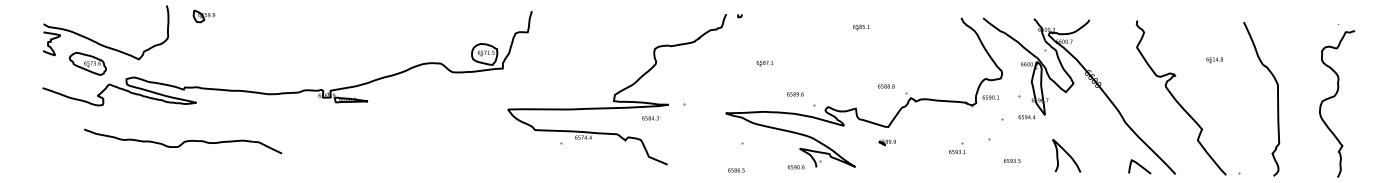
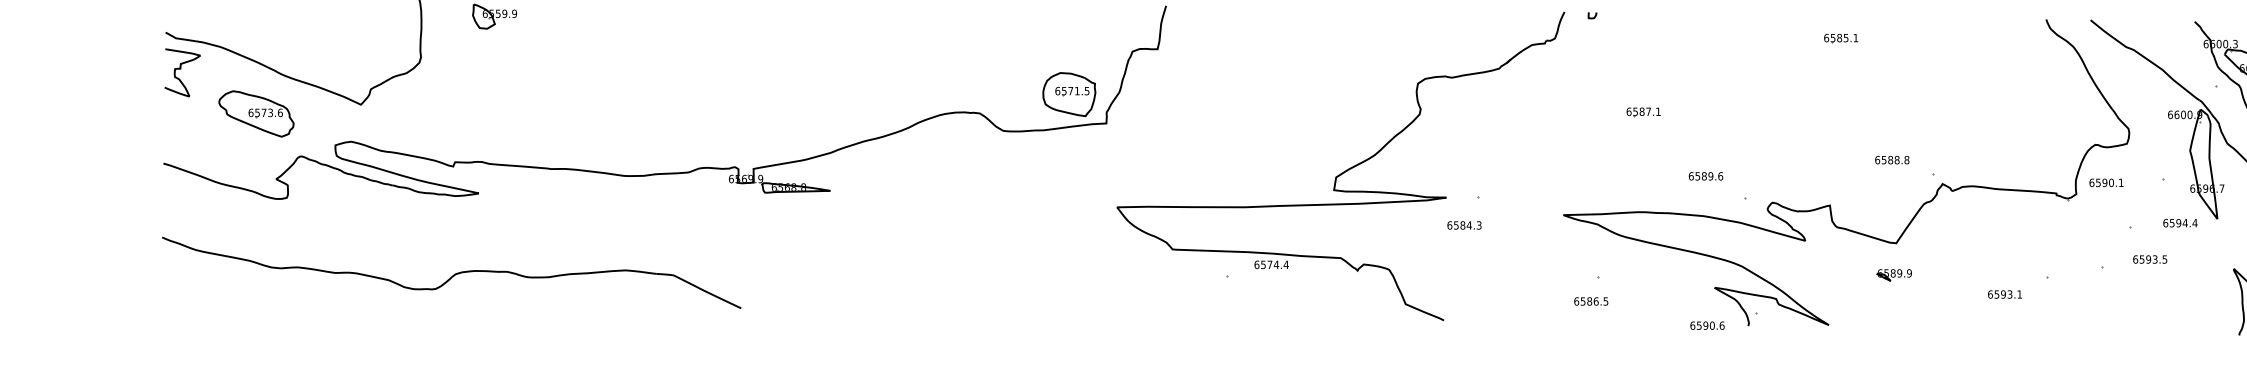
text: (650, 118) -> (1464, 225), moved
part: (182, 141) -> (450, 272), size x1.43
text: (957, 152) -> (2005, 295), moved
text: (1012, 160) -> (2150, 258), moved
text: (736, 170) -> (1591, 301), moved

